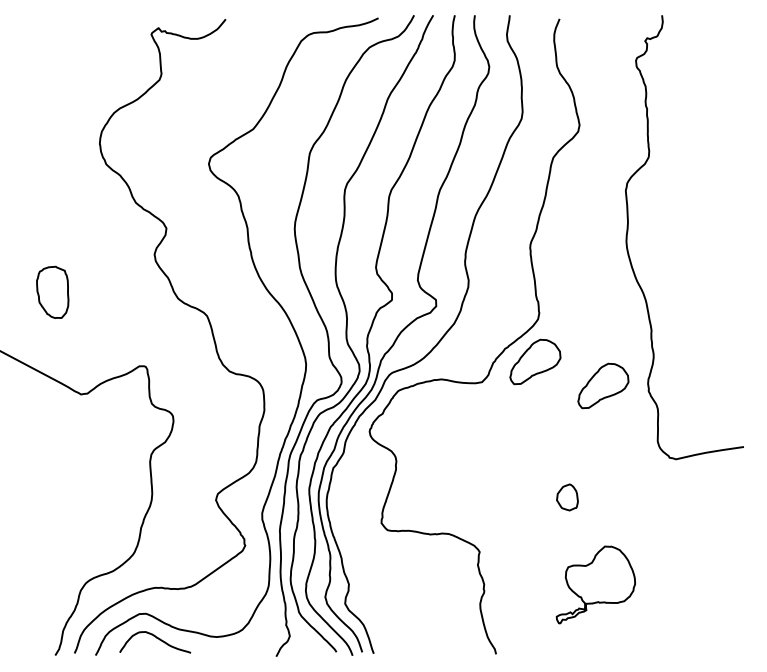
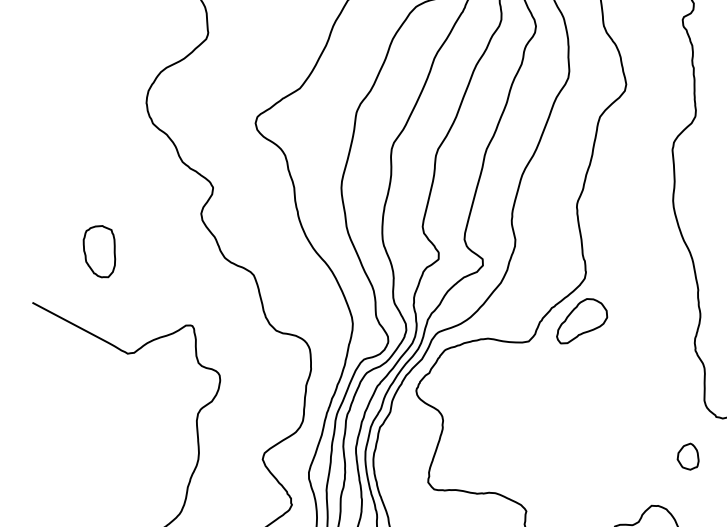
part: (603, 385) -> (650, 344), removed
part: (567, 497) -> (688, 456), moved

